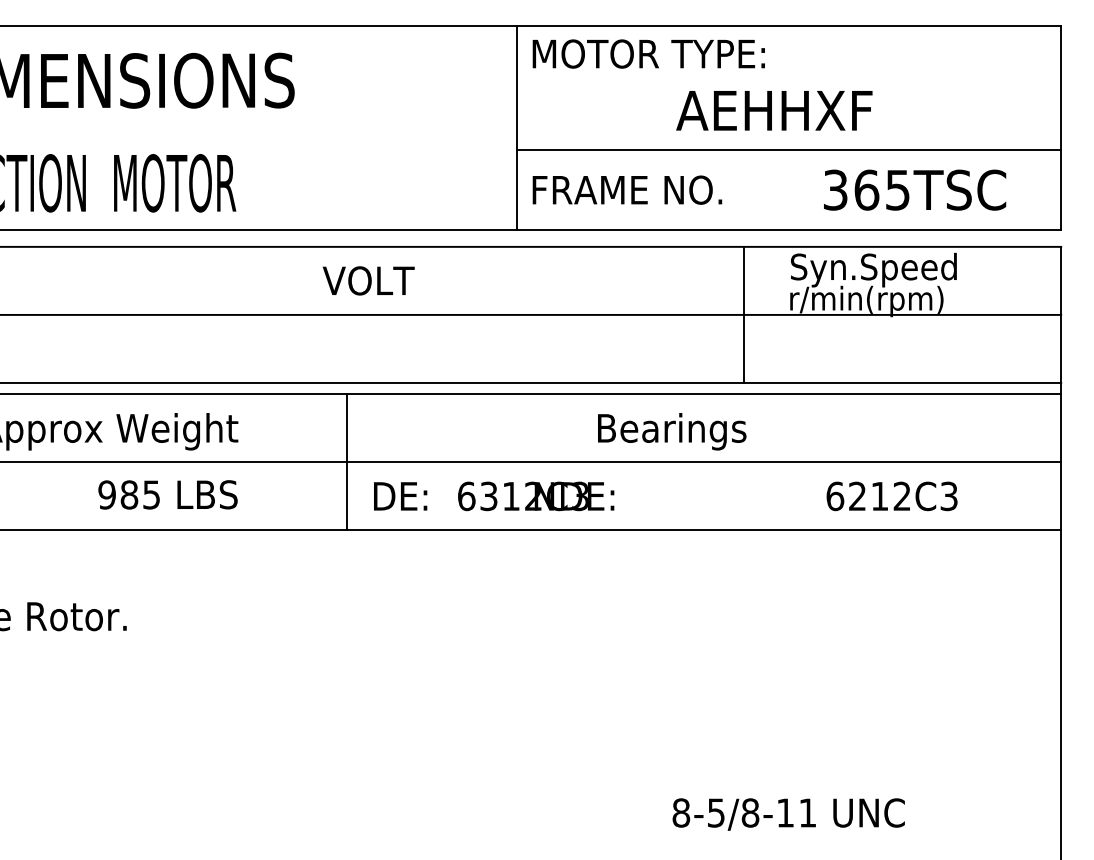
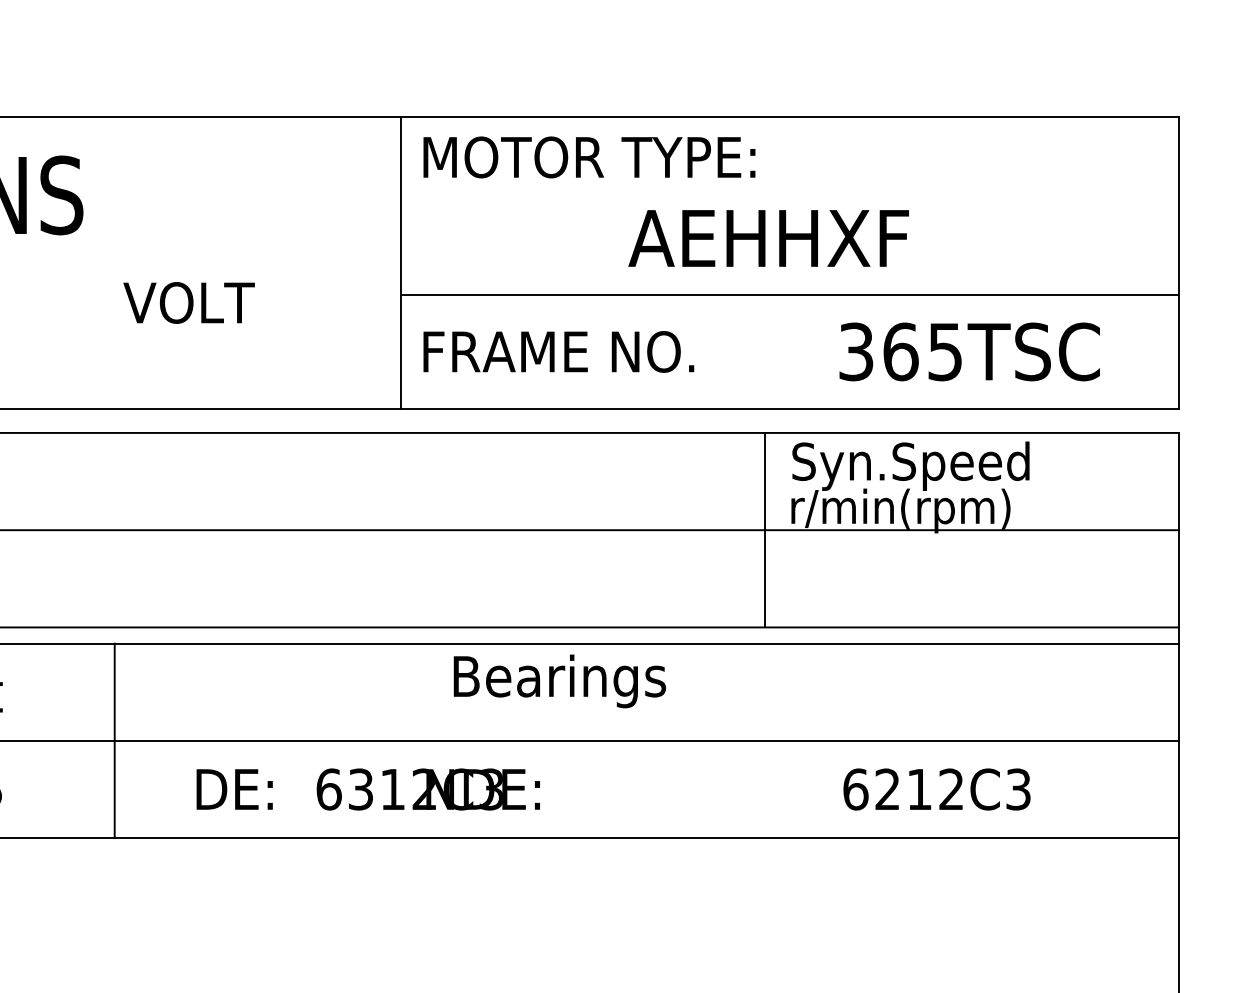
text: (368, 280) -> (188, 302), moved
line: (743, 314) -> (764, 529), moved
text: (672, 431) -> (560, 681), moved
line: (346, 462) -> (114, 741), moved

